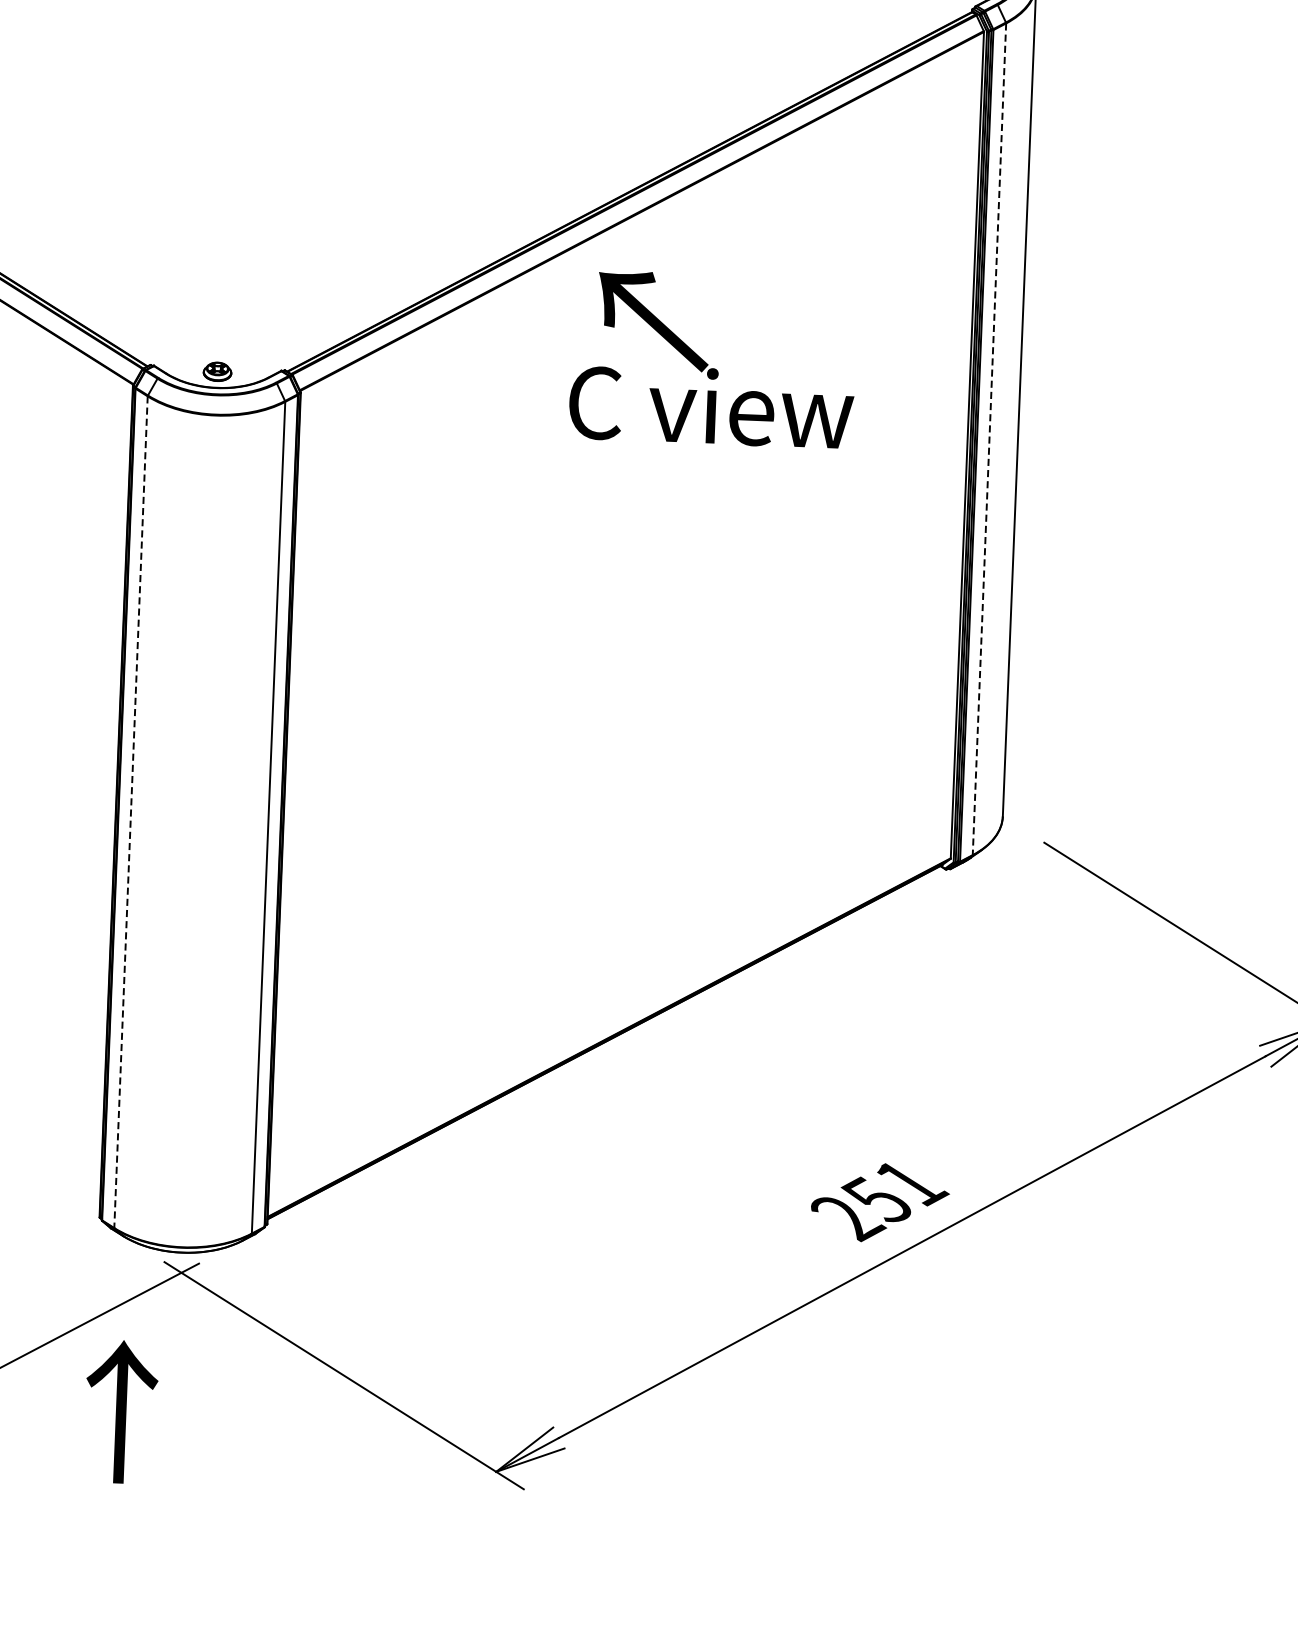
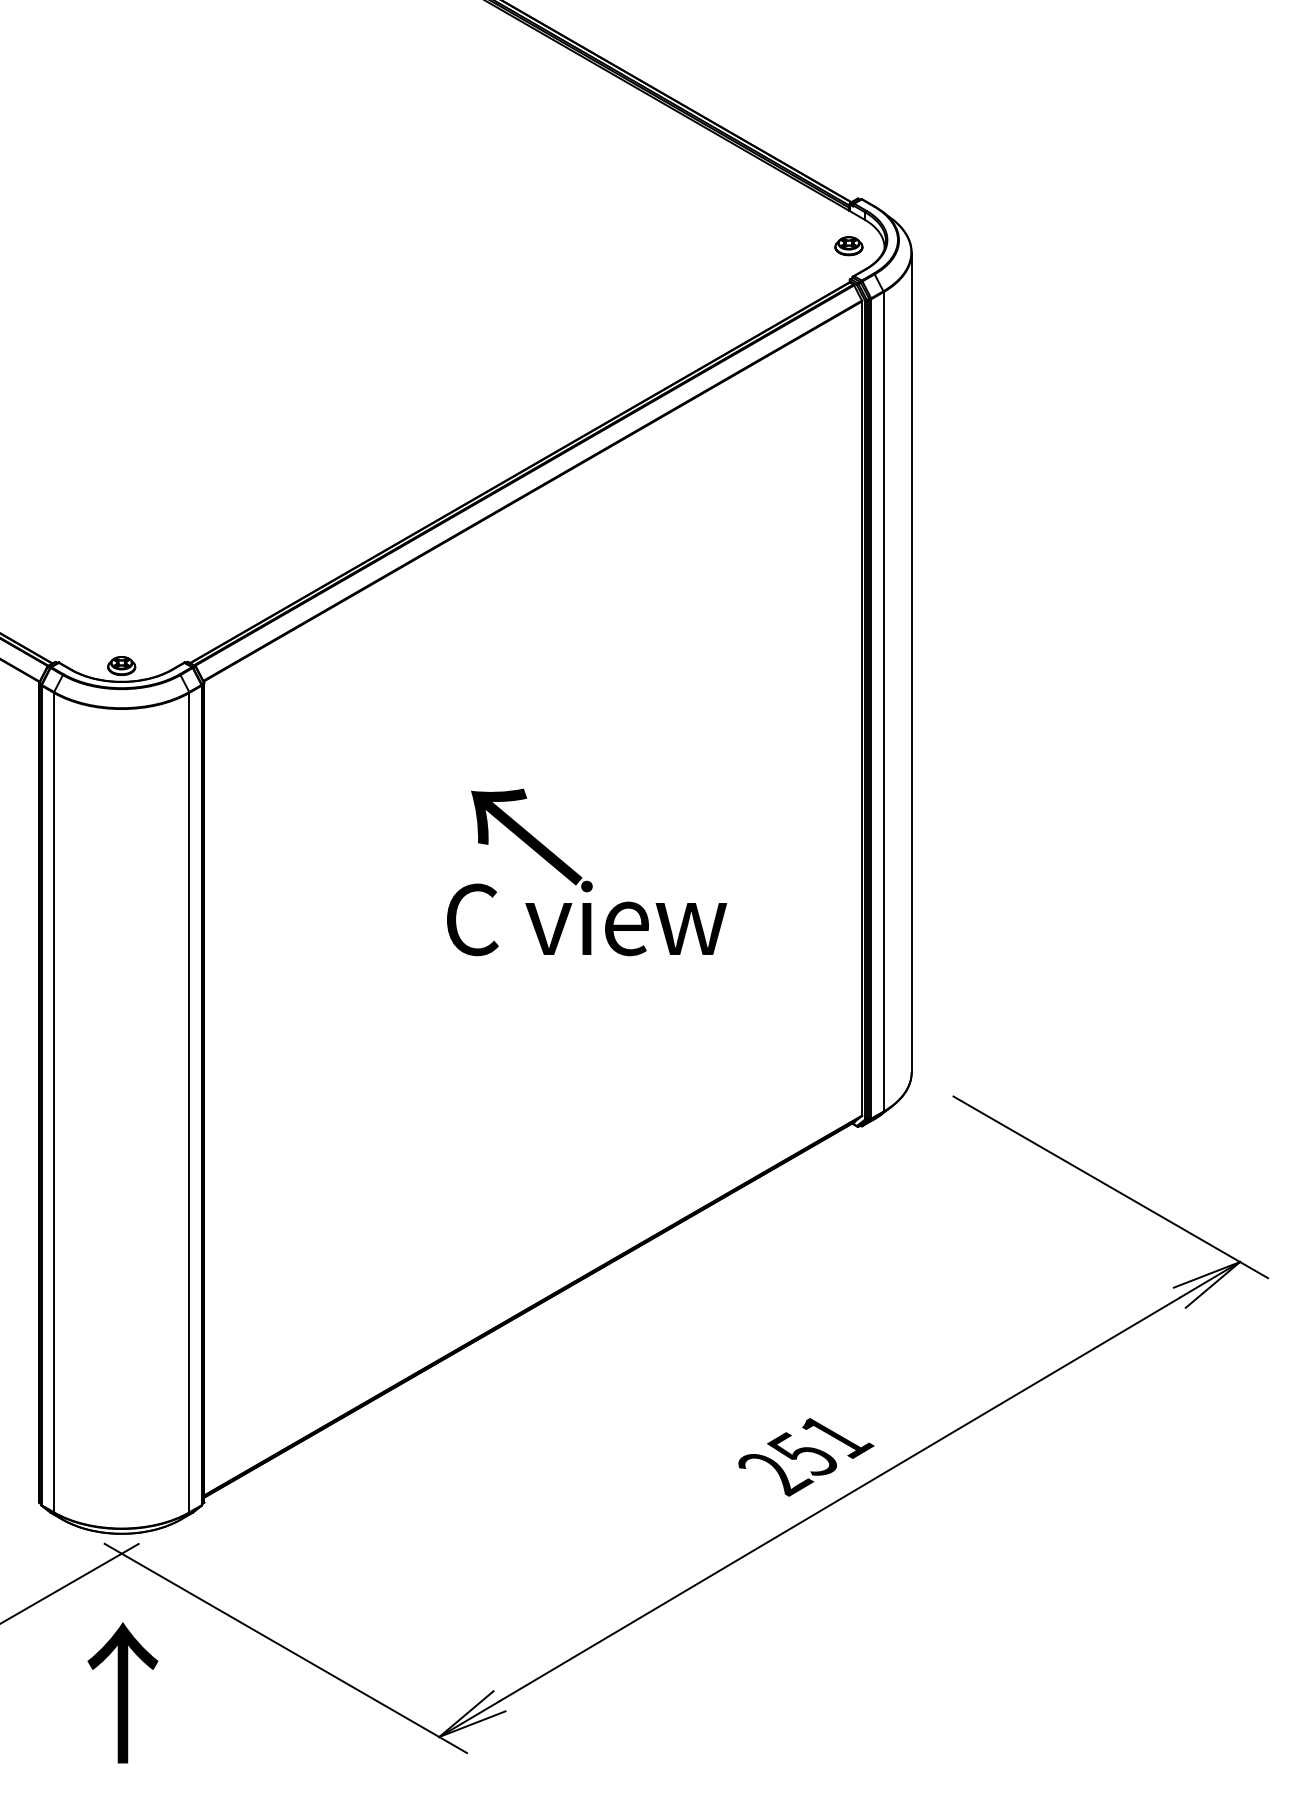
text: (713, 359) -> (587, 872), moved
line: (989, 438) -> (883, 701), dashed -> solid
line: (130, 812) -> (53, 1102), dashed -> solid
text: (120, 1411) -> (122, 1692), moved

